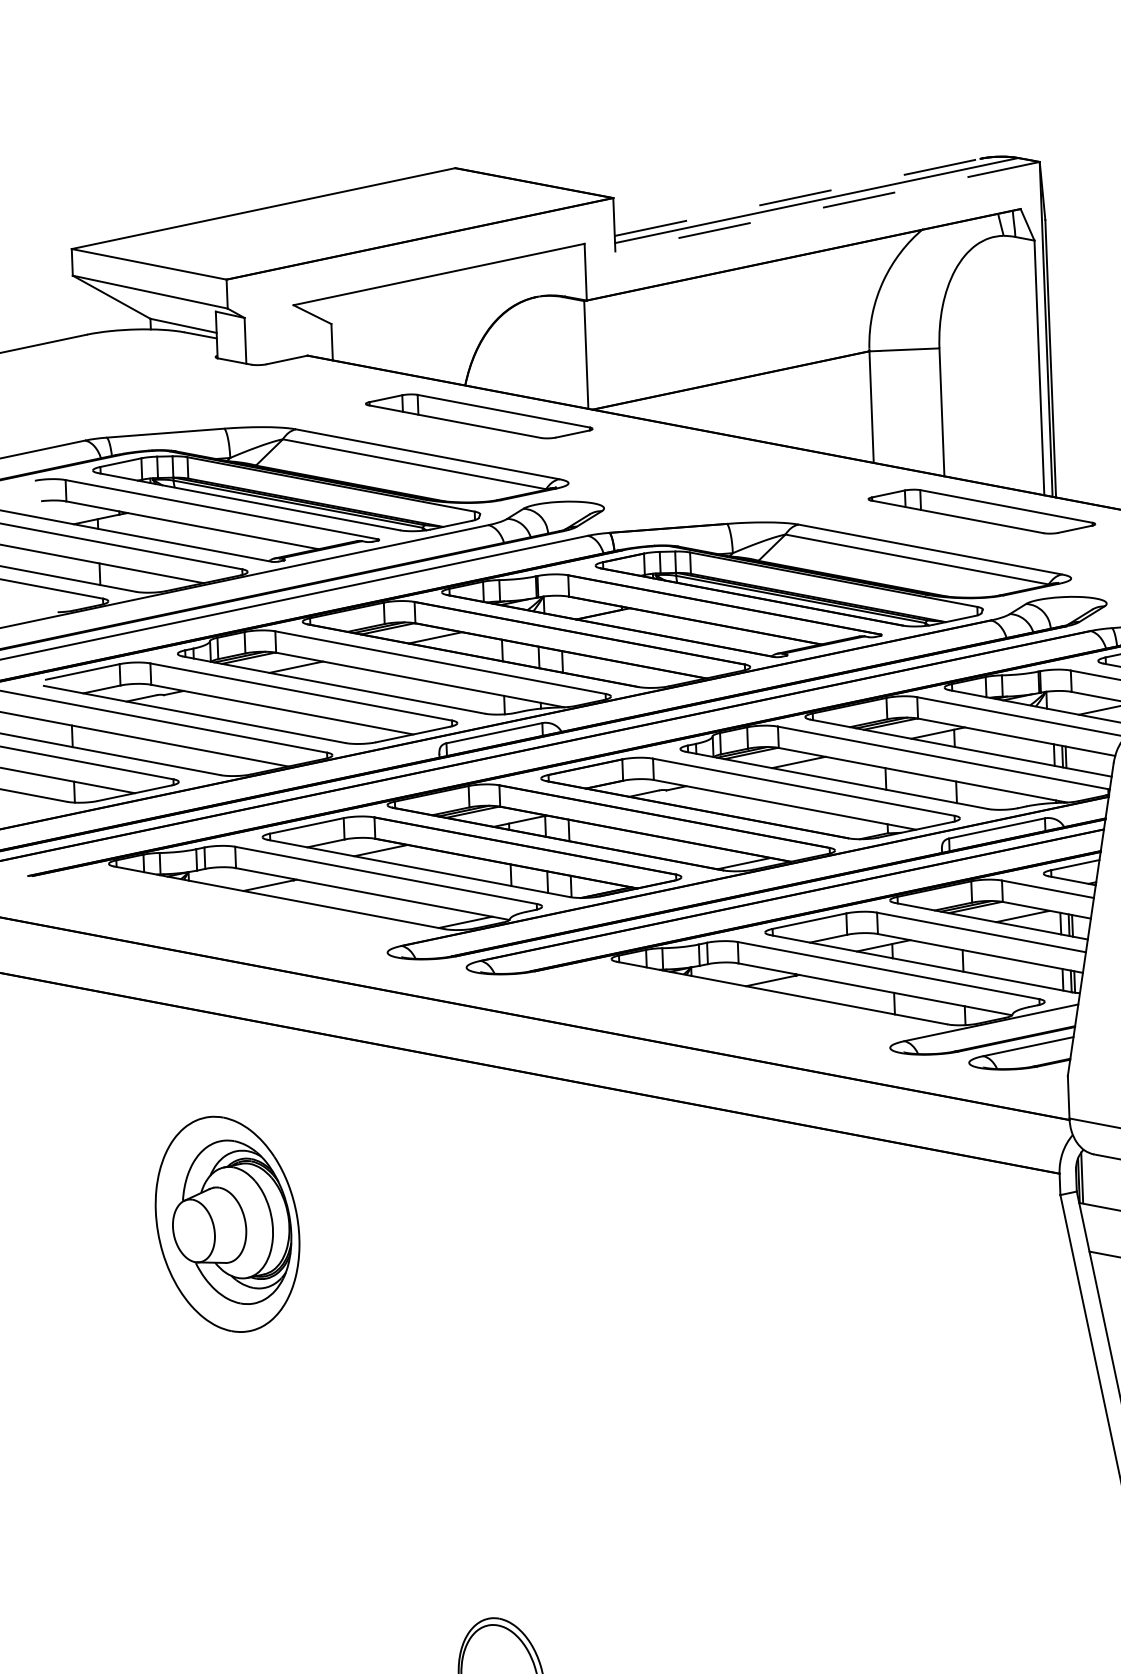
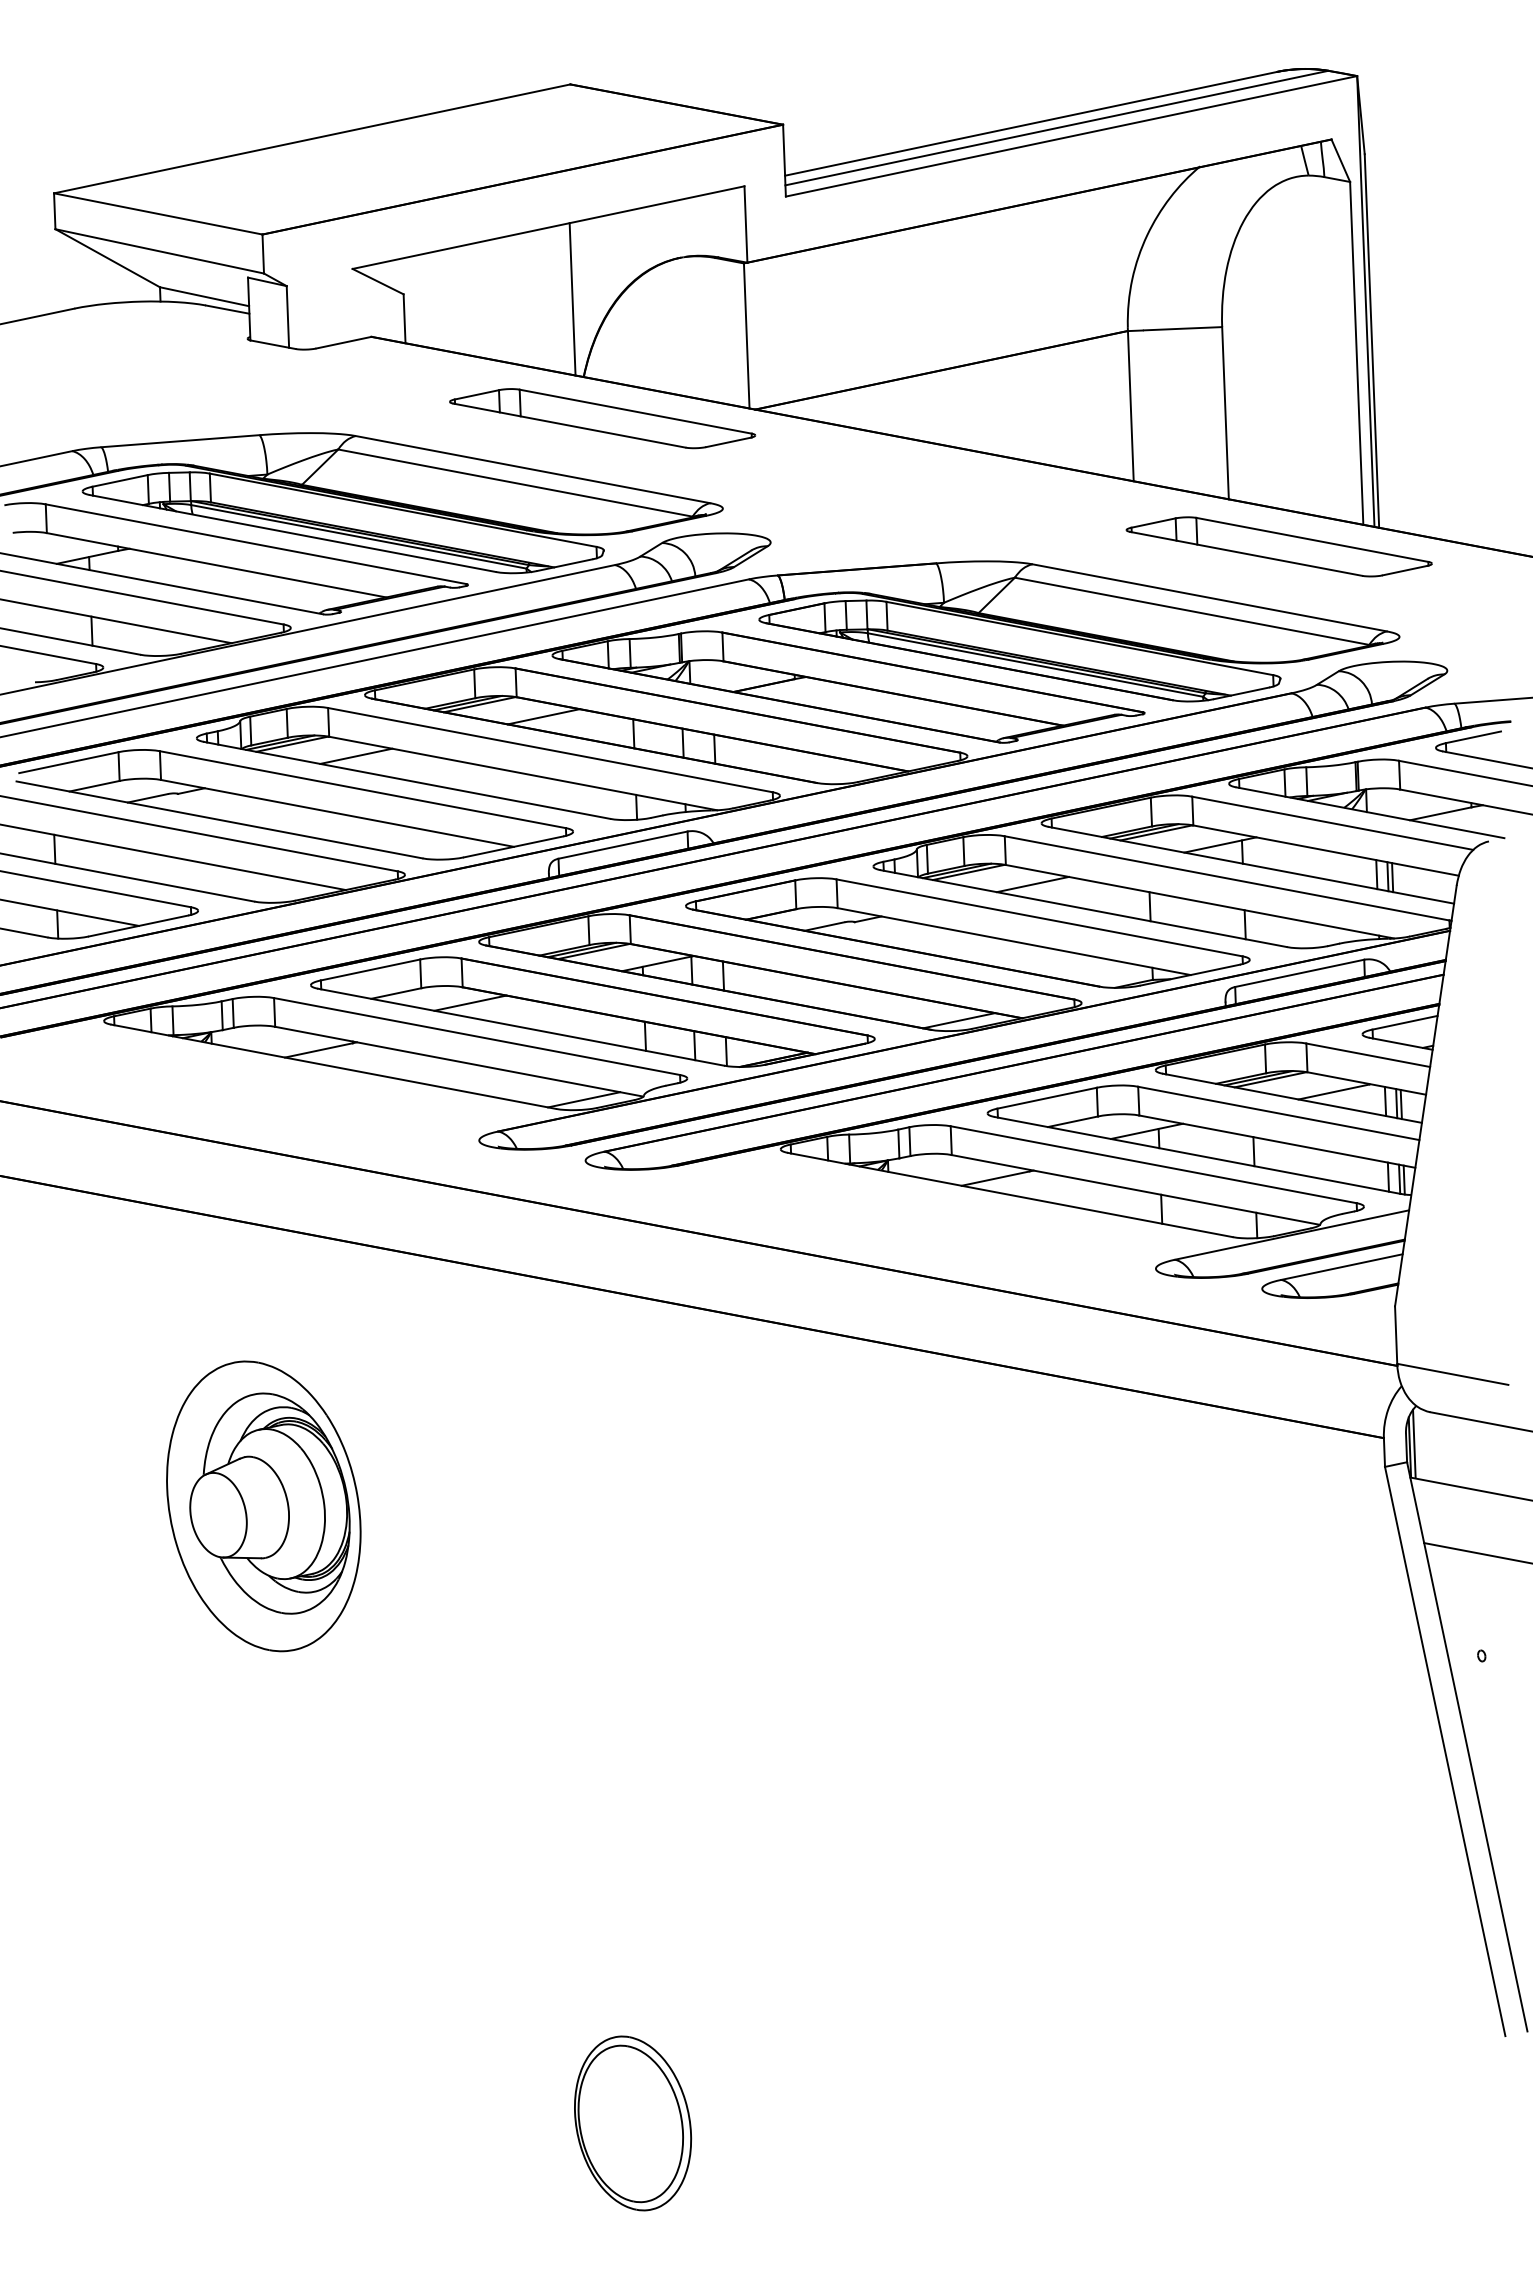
line: (797, 197) -> (1030, 123), dashed -> solid
line: (827, 206) -> (1071, 136), dashed -> solid
line: (456, 327) -> (572, 299), added

